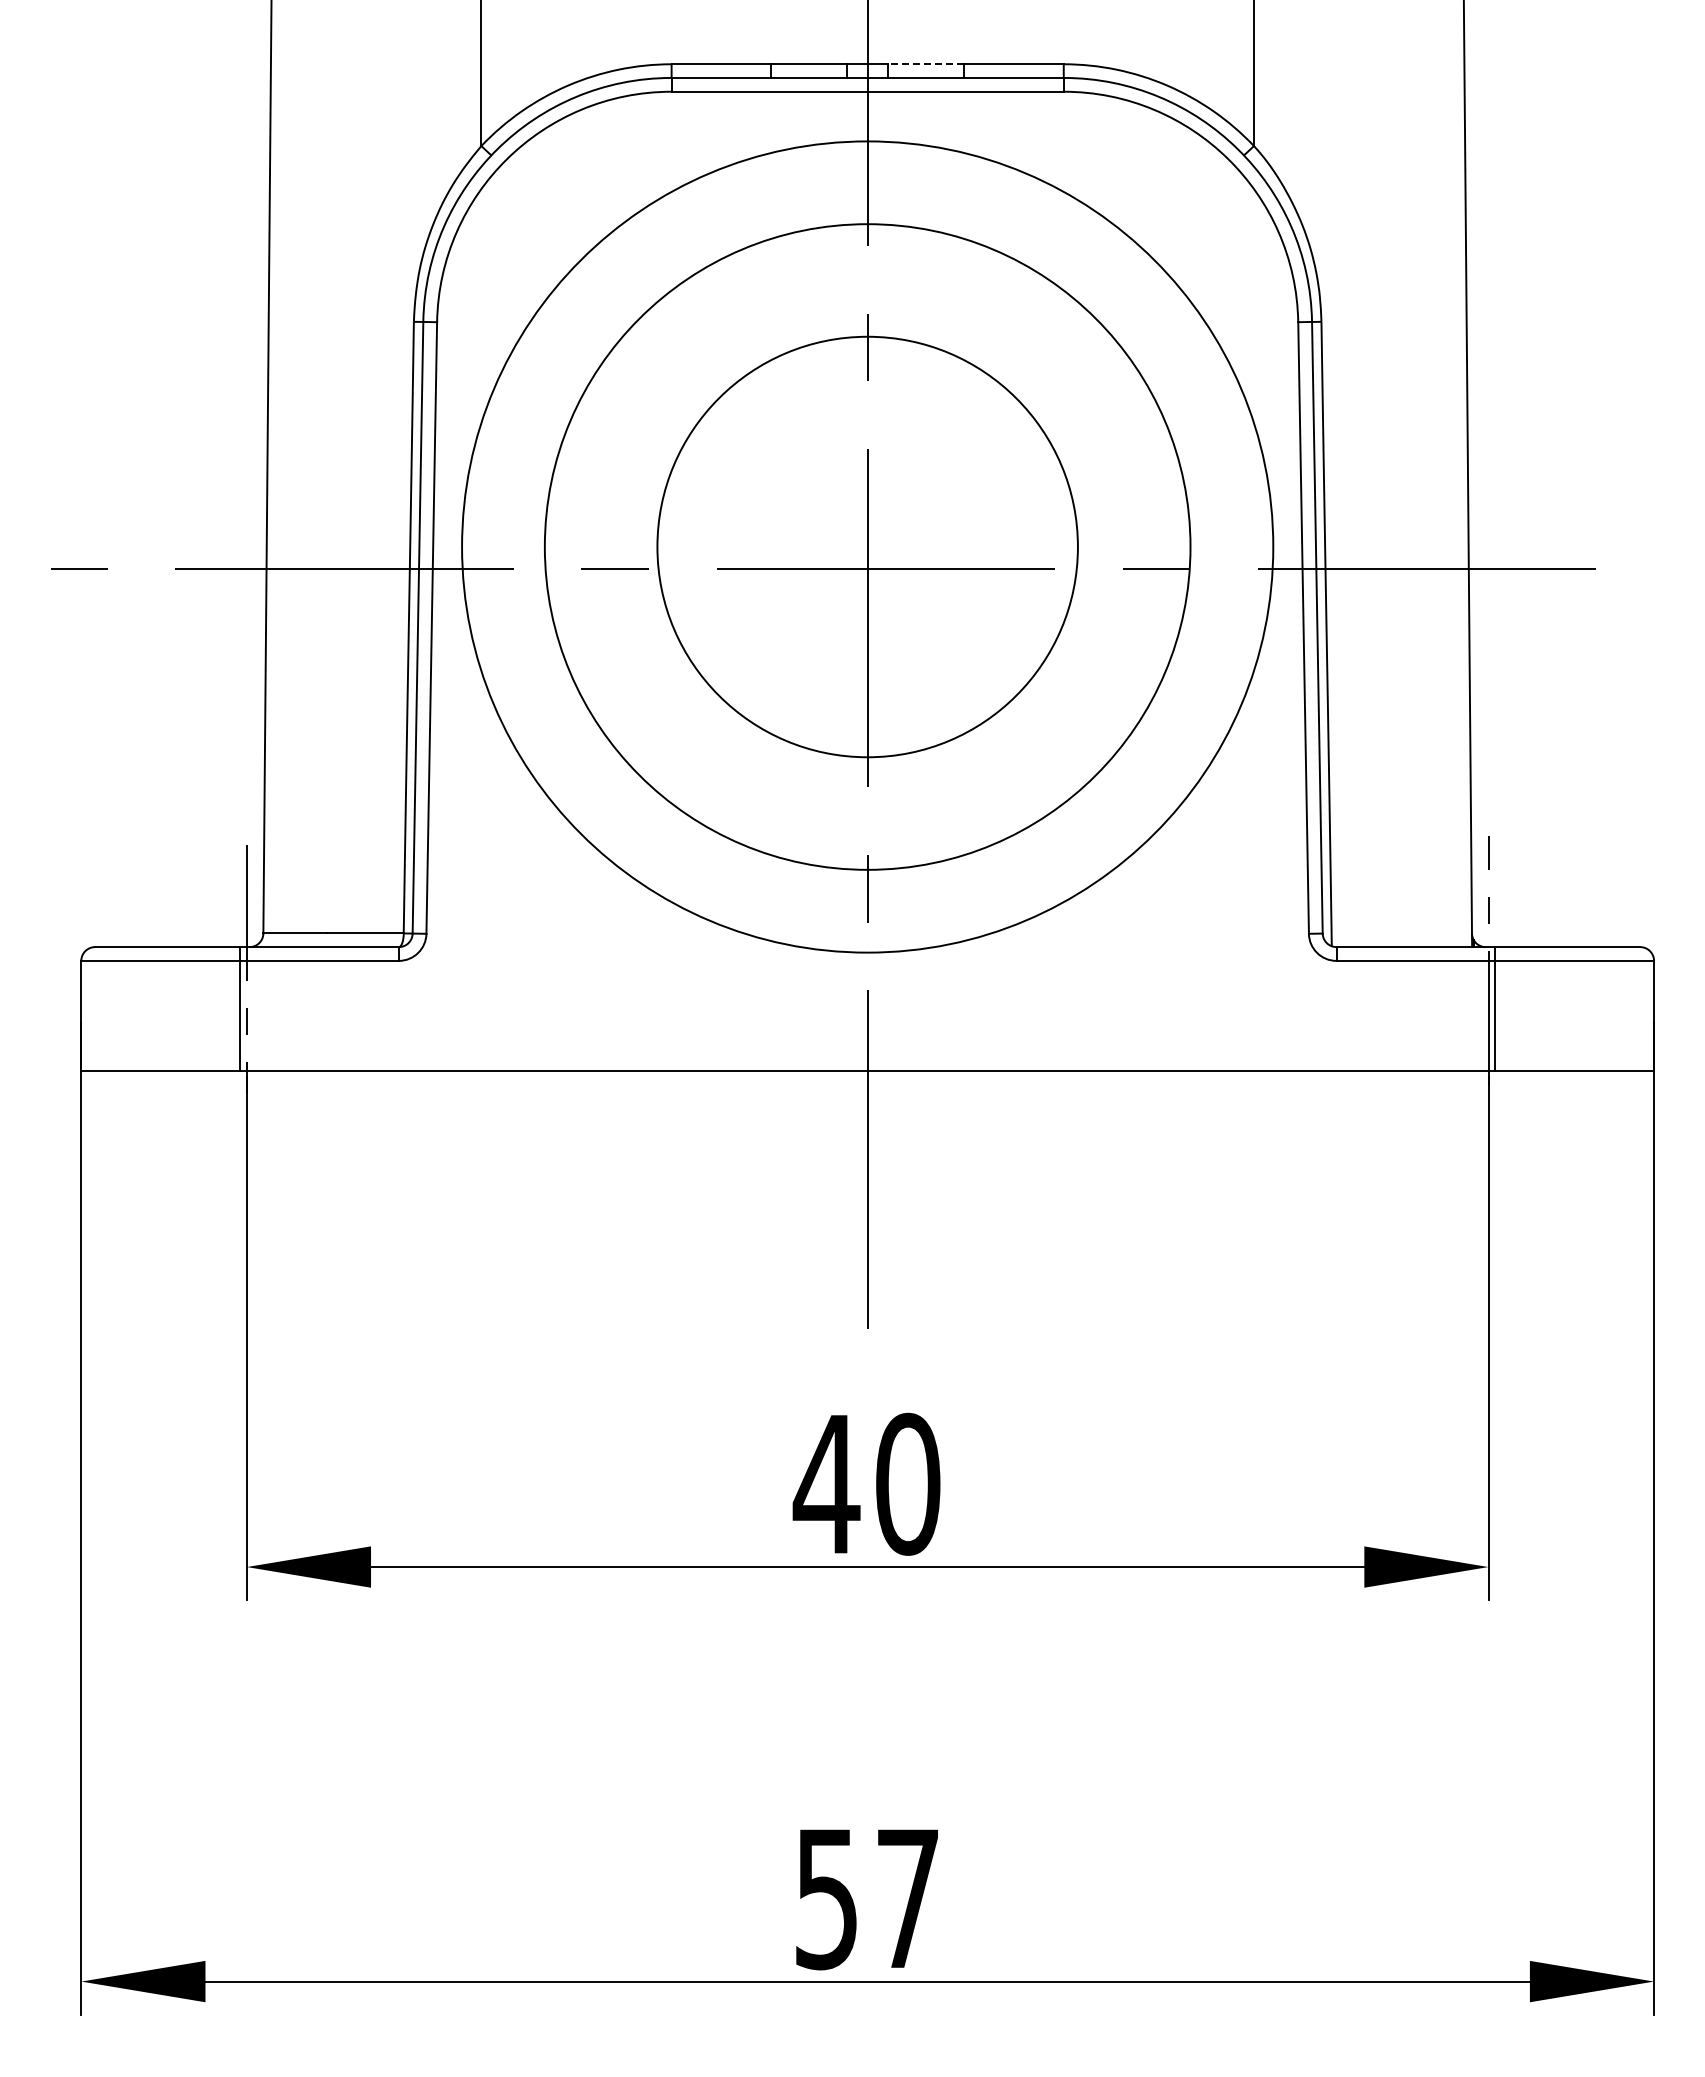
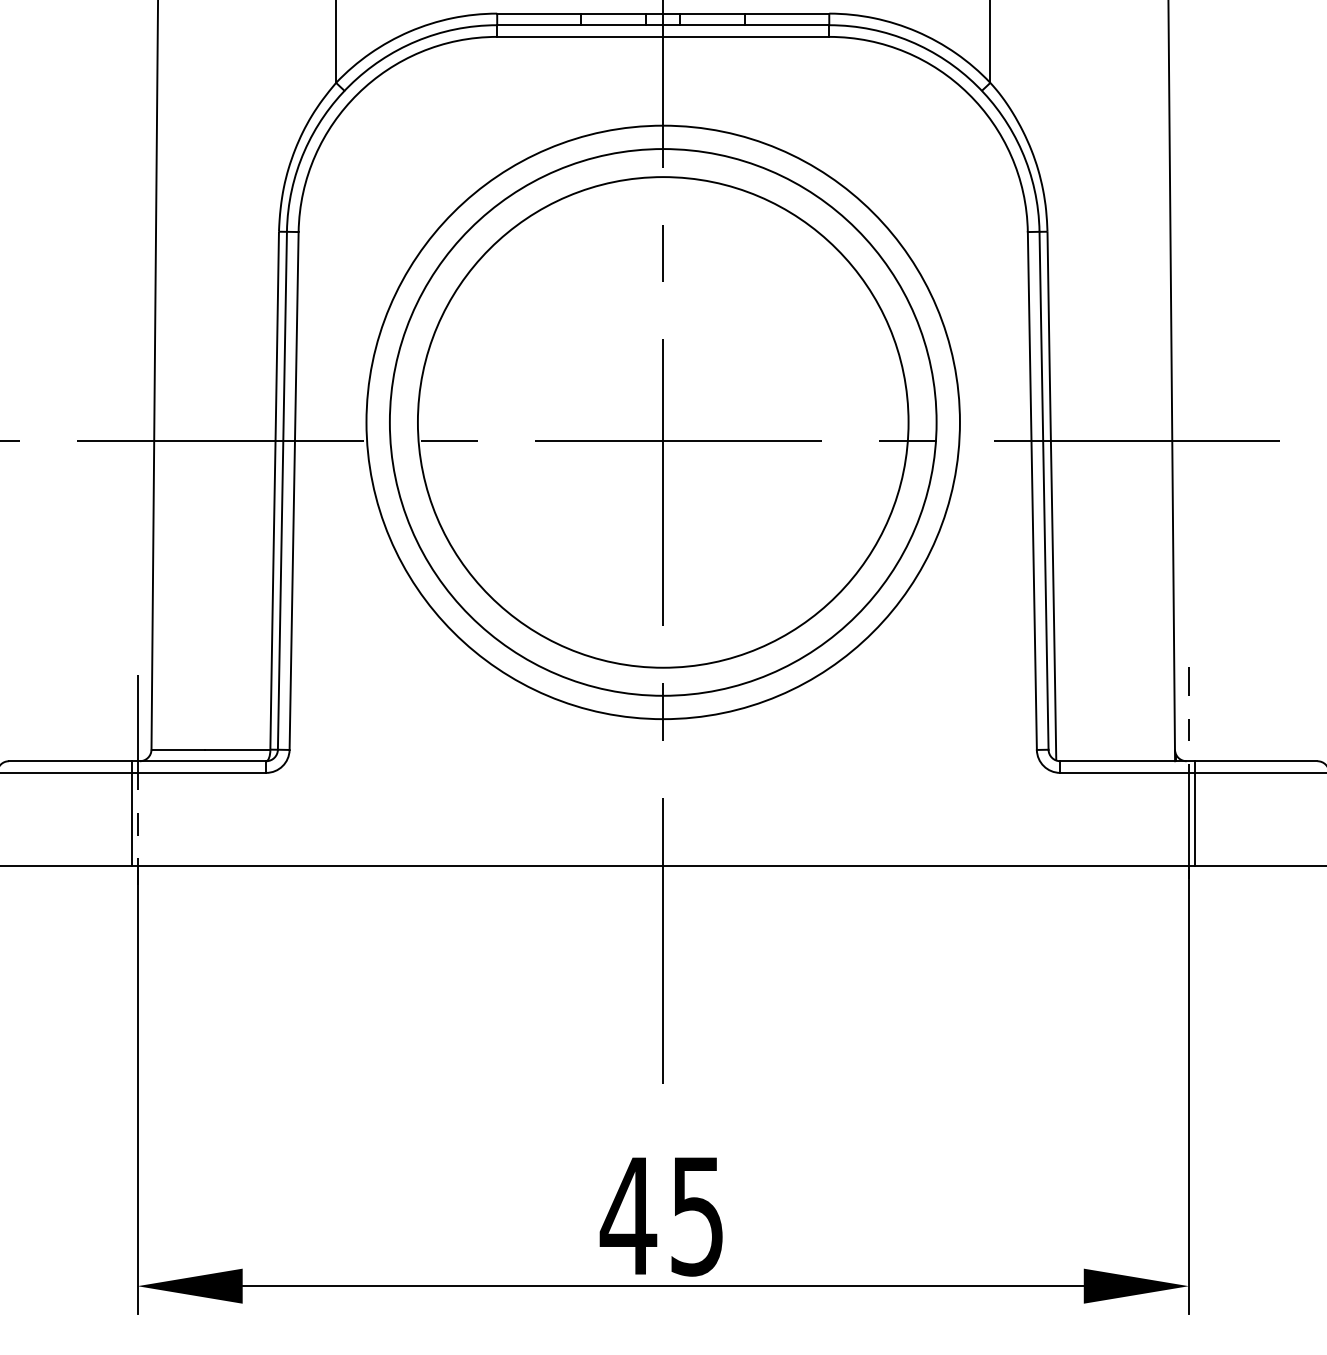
line: (925, 64) -> (712, 13), dashed -> solid
circle: (867, 546) -> (663, 421), size x0.71
circle: (867, 546) -> (663, 421), size x1.67
text: (908, 1483) -> (697, 1215), 40 -> 45

